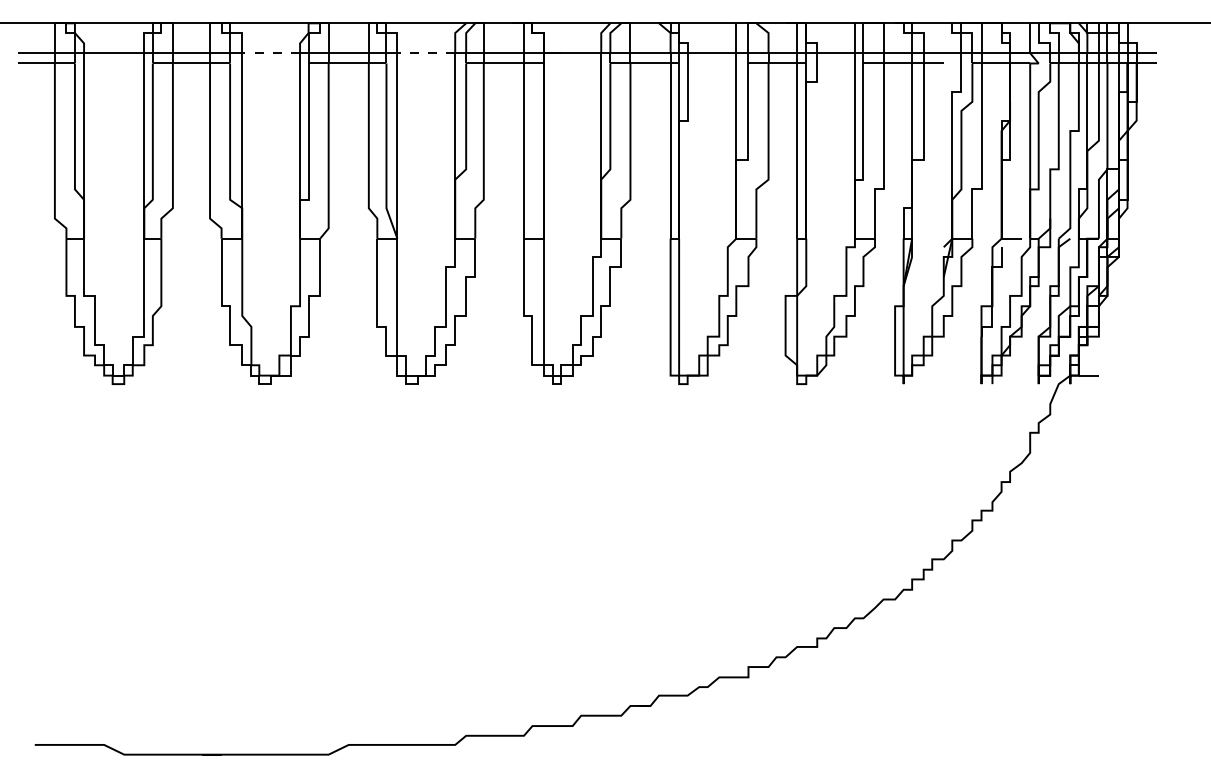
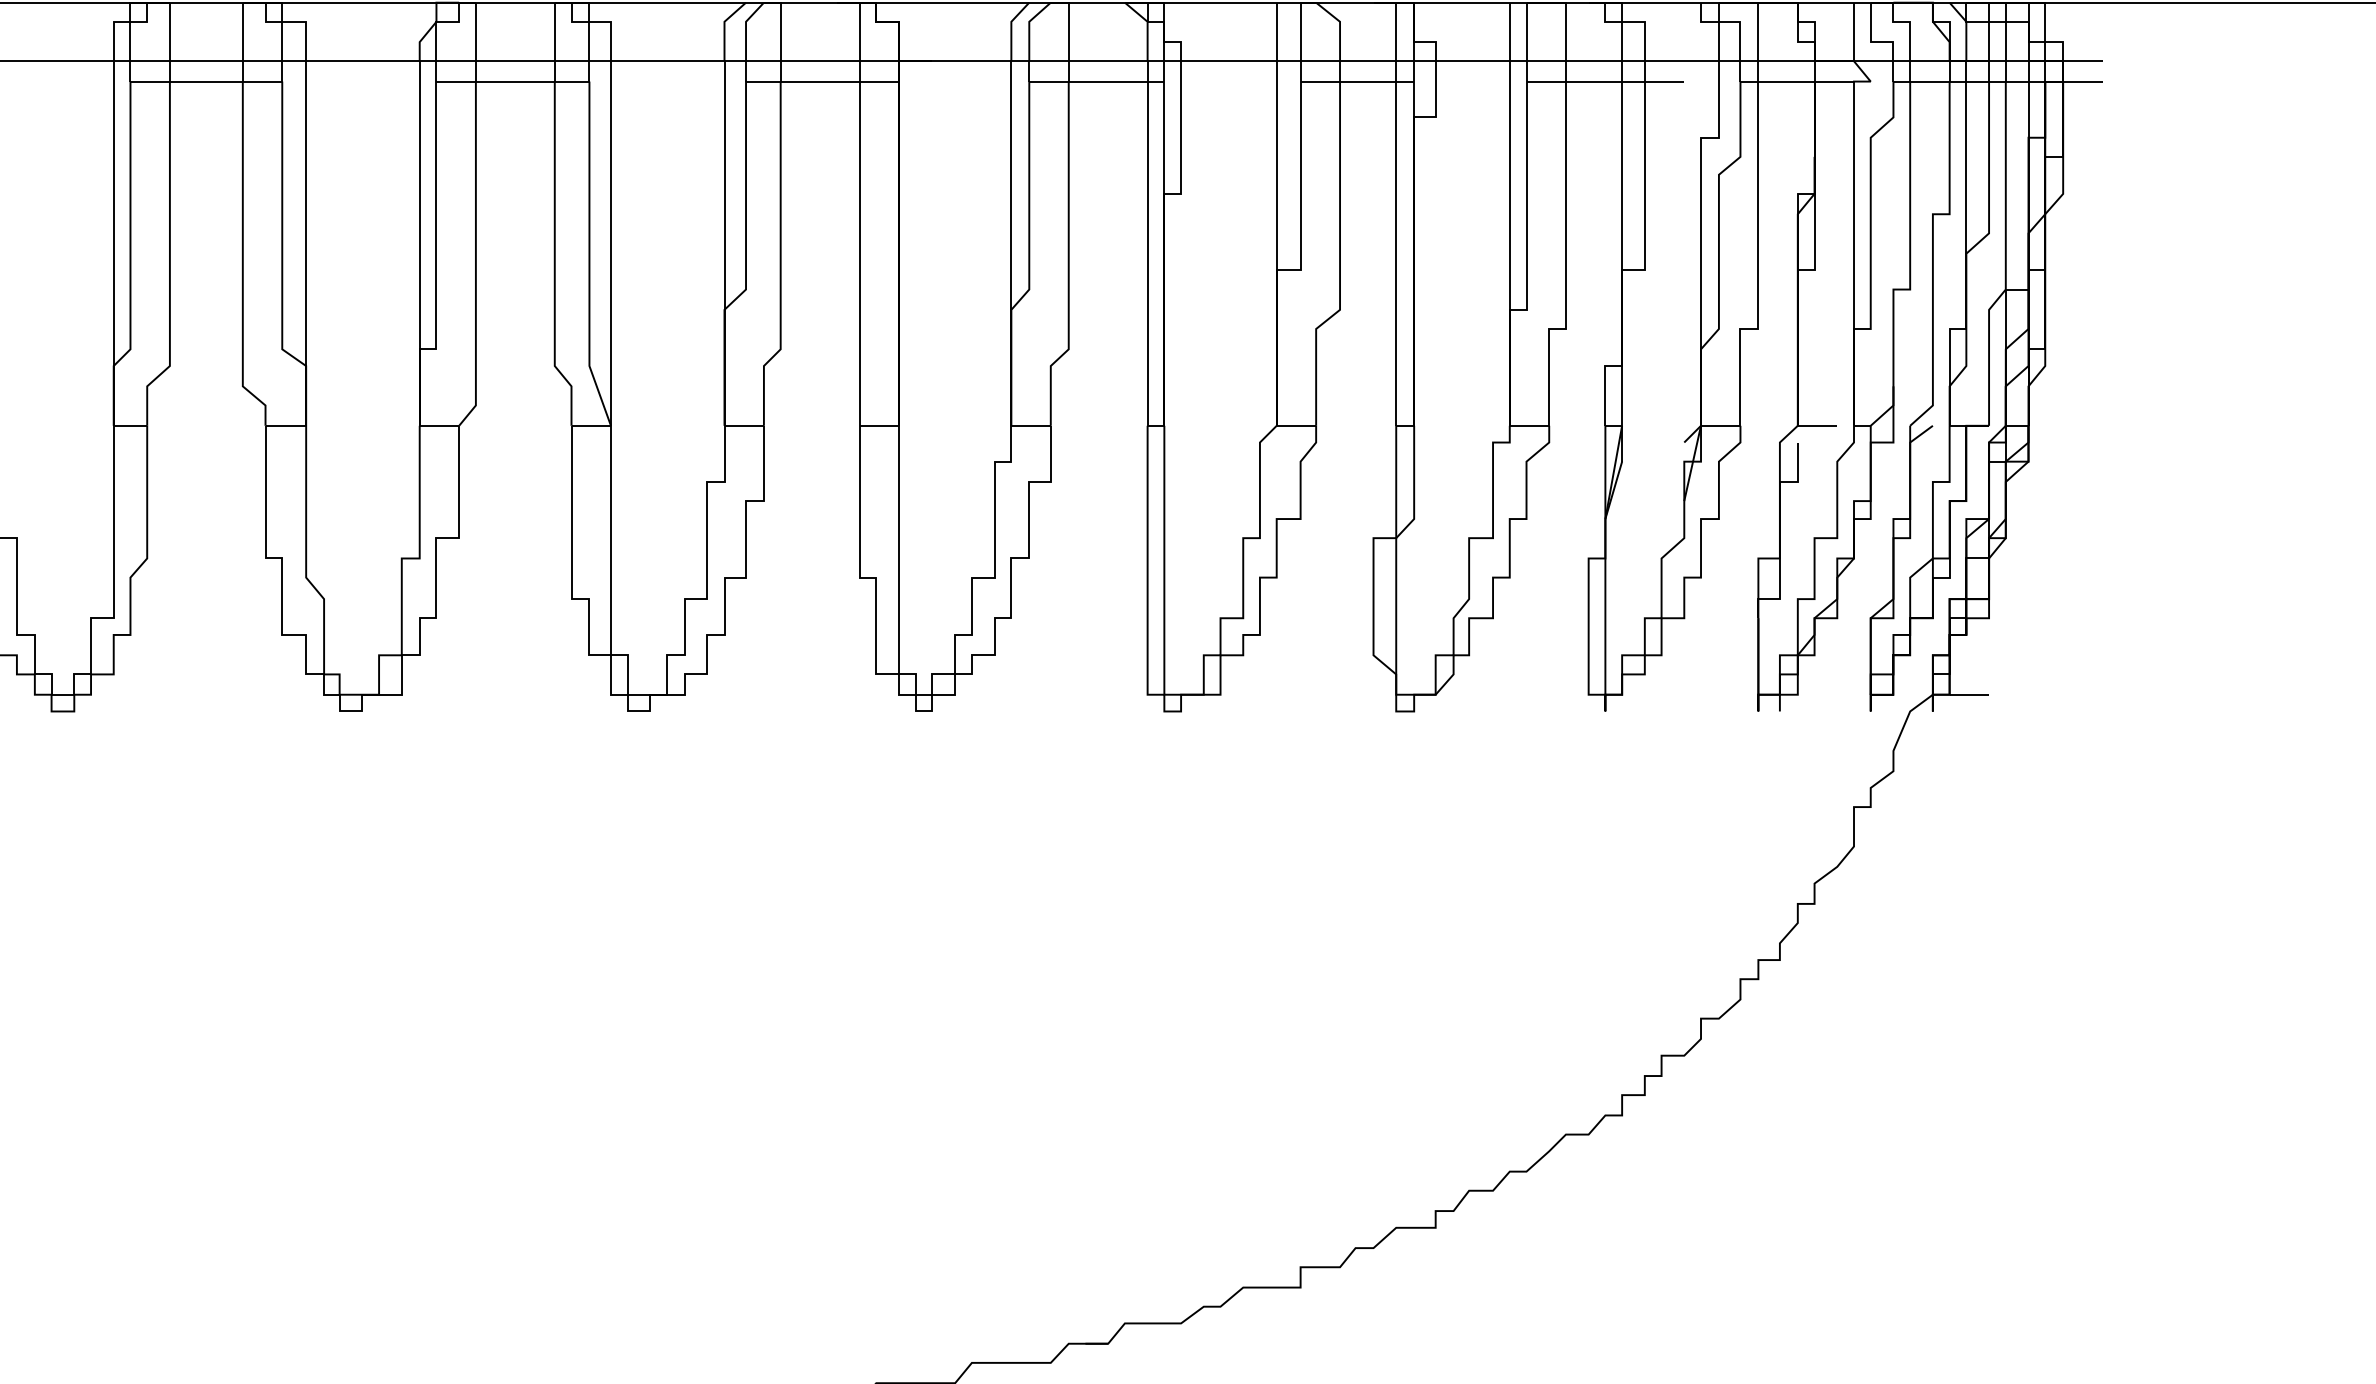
line: (271, 53) -> (363, 61), dashed -> solid
line: (426, 53) -> (668, 61), dashed -> solid

